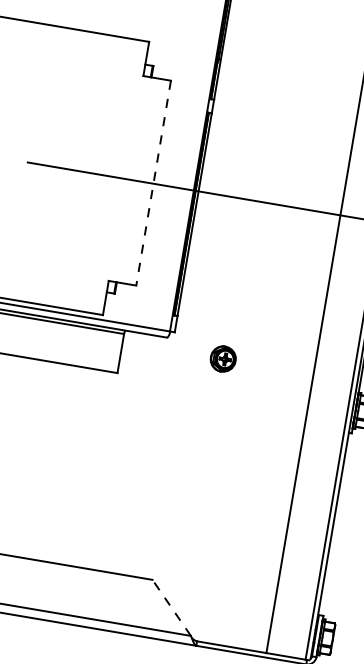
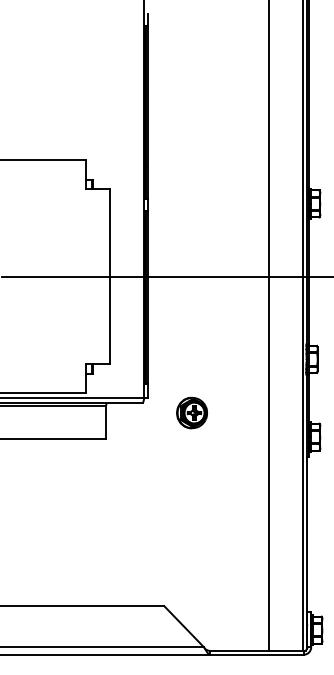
line: (153, 183) -> (109, 277), dashed -> solid
part: (222, 358) -> (191, 412), size x1.43
line: (172, 607) -> (184, 626), dashed -> solid

